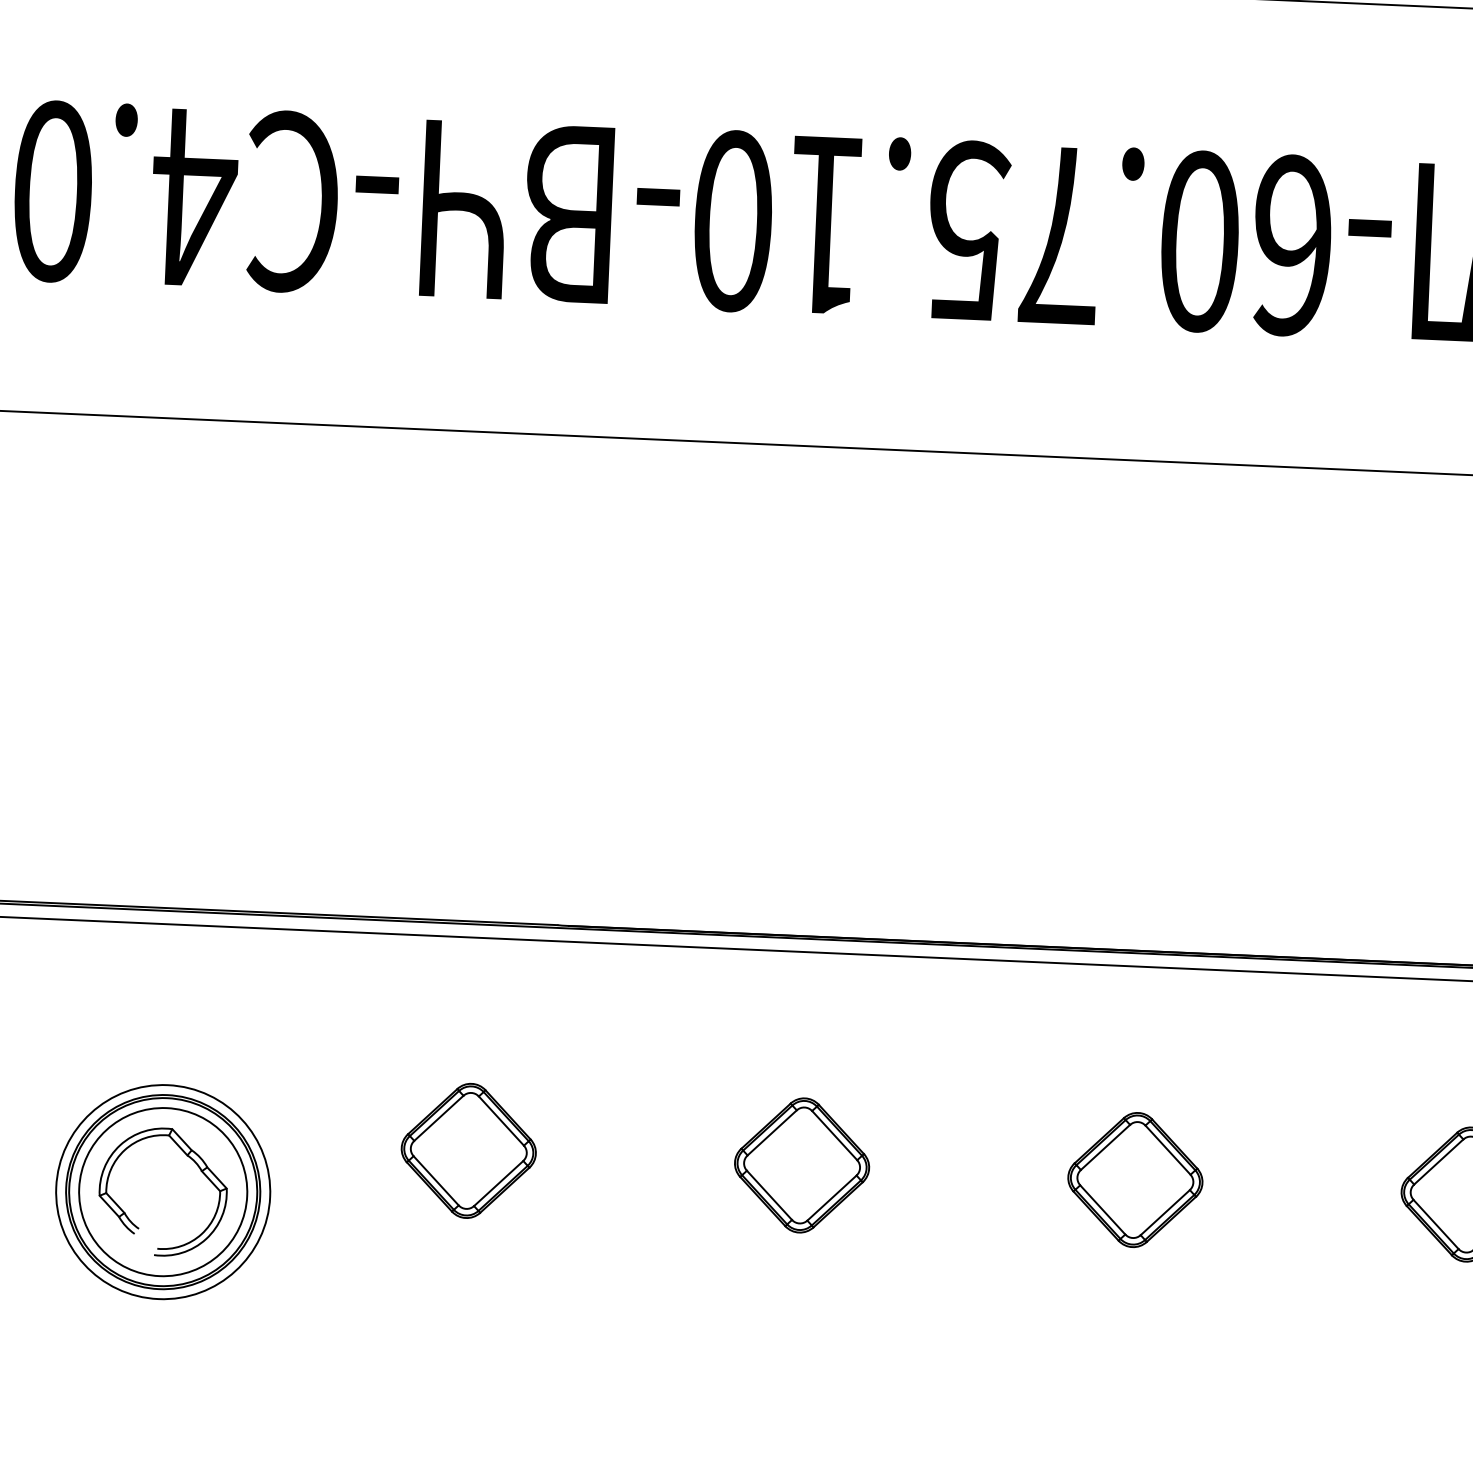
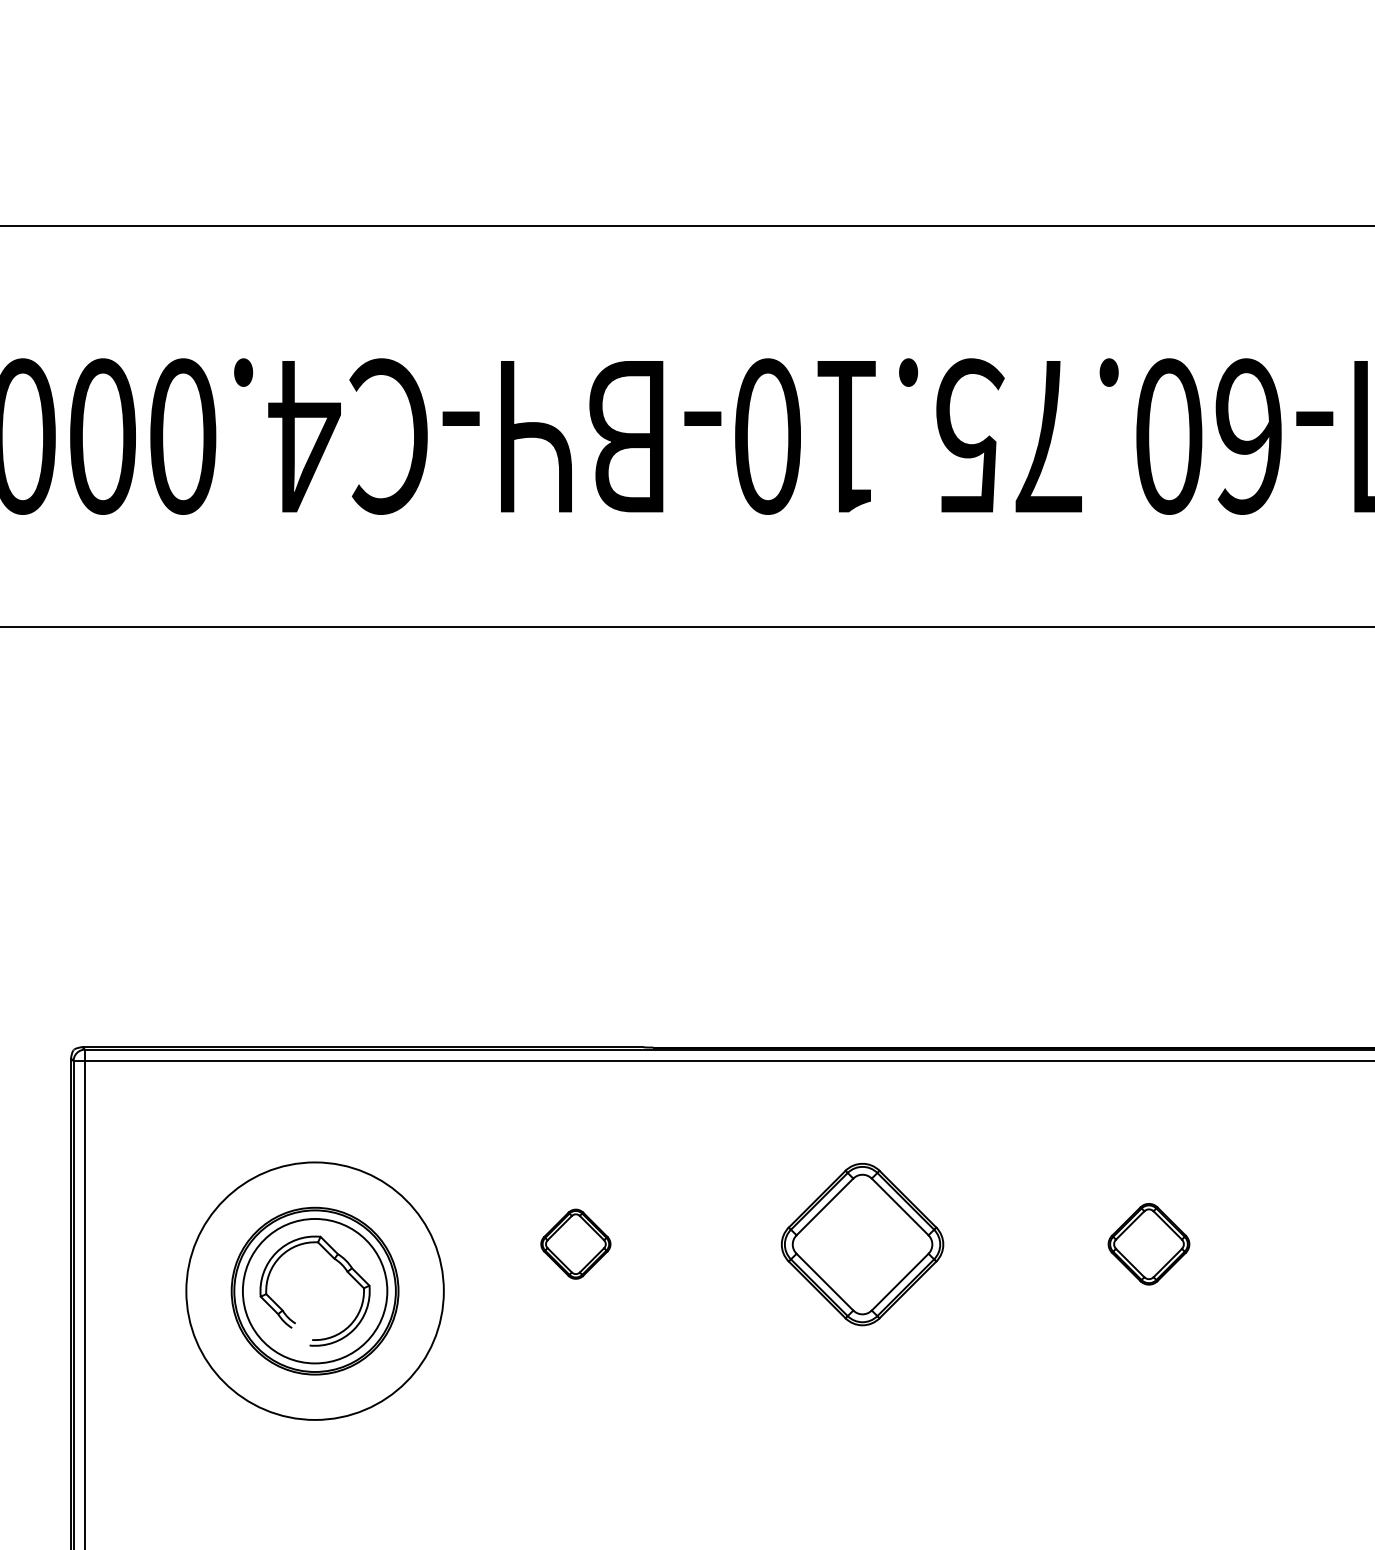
part: (468, 1149) -> (575, 1243), size x0.6
part: (801, 1164) -> (861, 1243), size x1.4
part: (1134, 1178) -> (1148, 1243), size x0.7
circle: (163, 1192) -> (315, 1291), size x1.4

